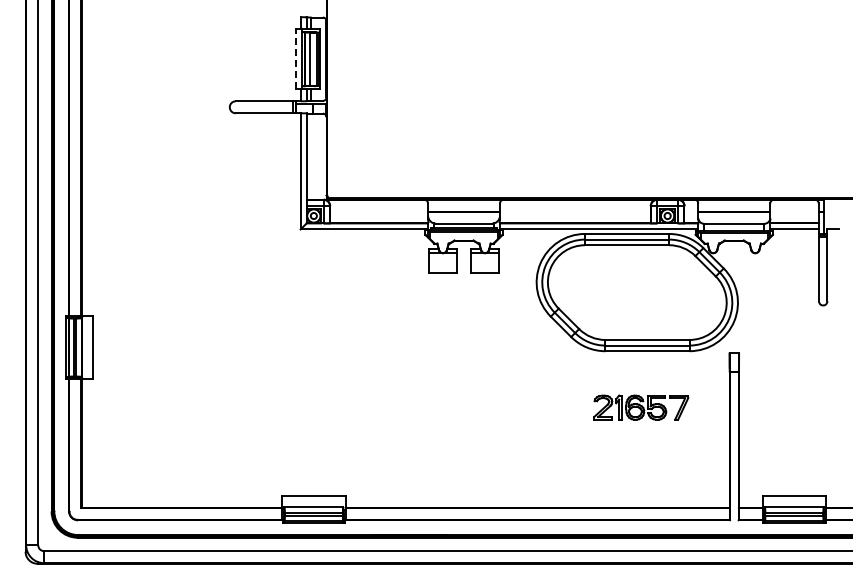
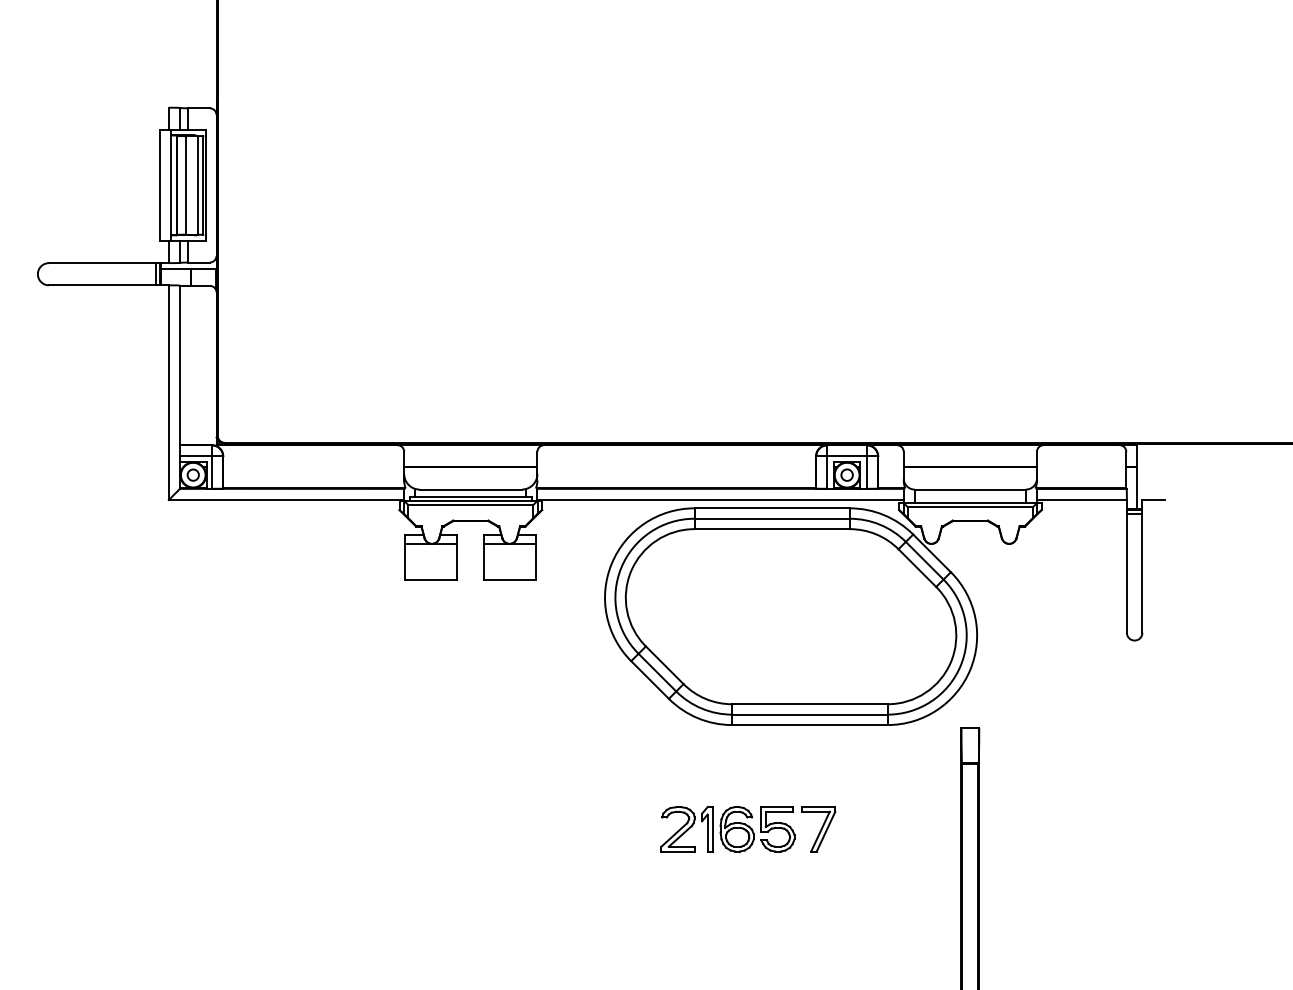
line: (295, 58) -> (159, 184), dashed -> solid
part: (641, 407) -> (748, 829), moved

